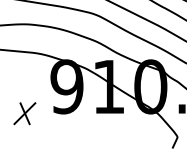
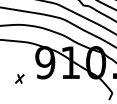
part: (24, 112) -> (19, 78), size x0.6

